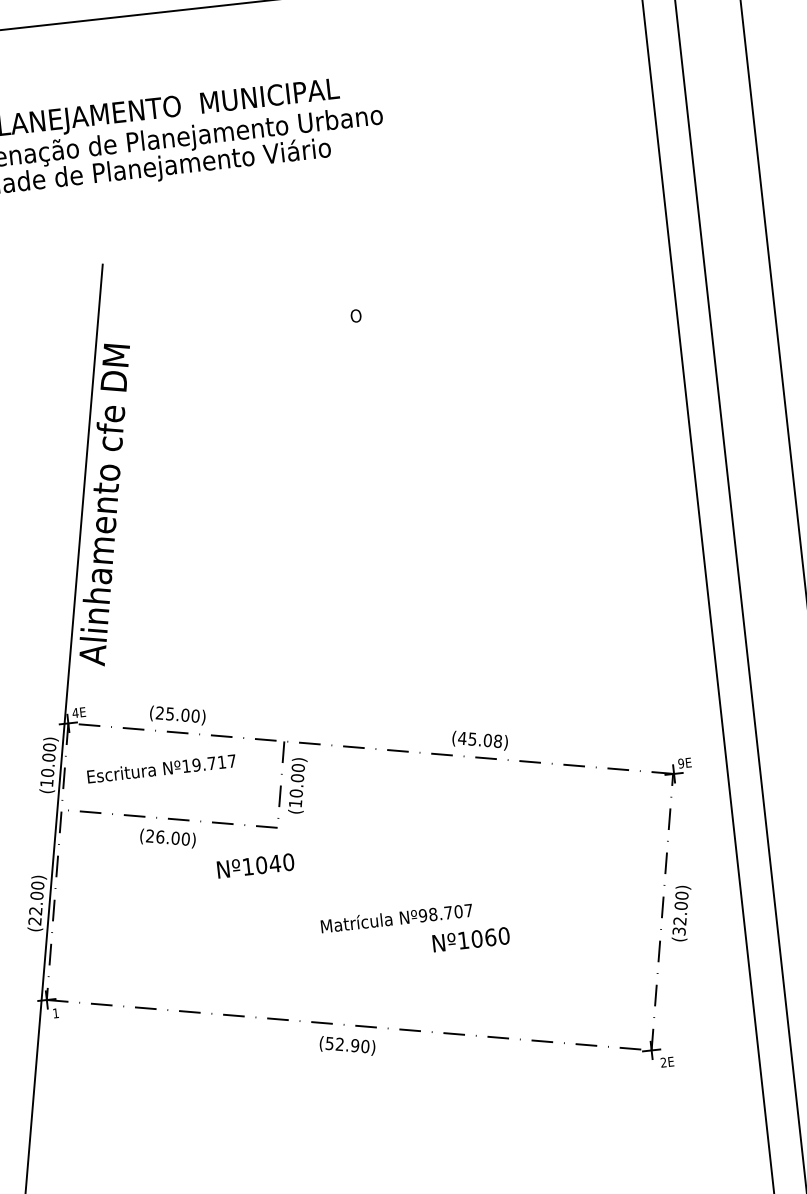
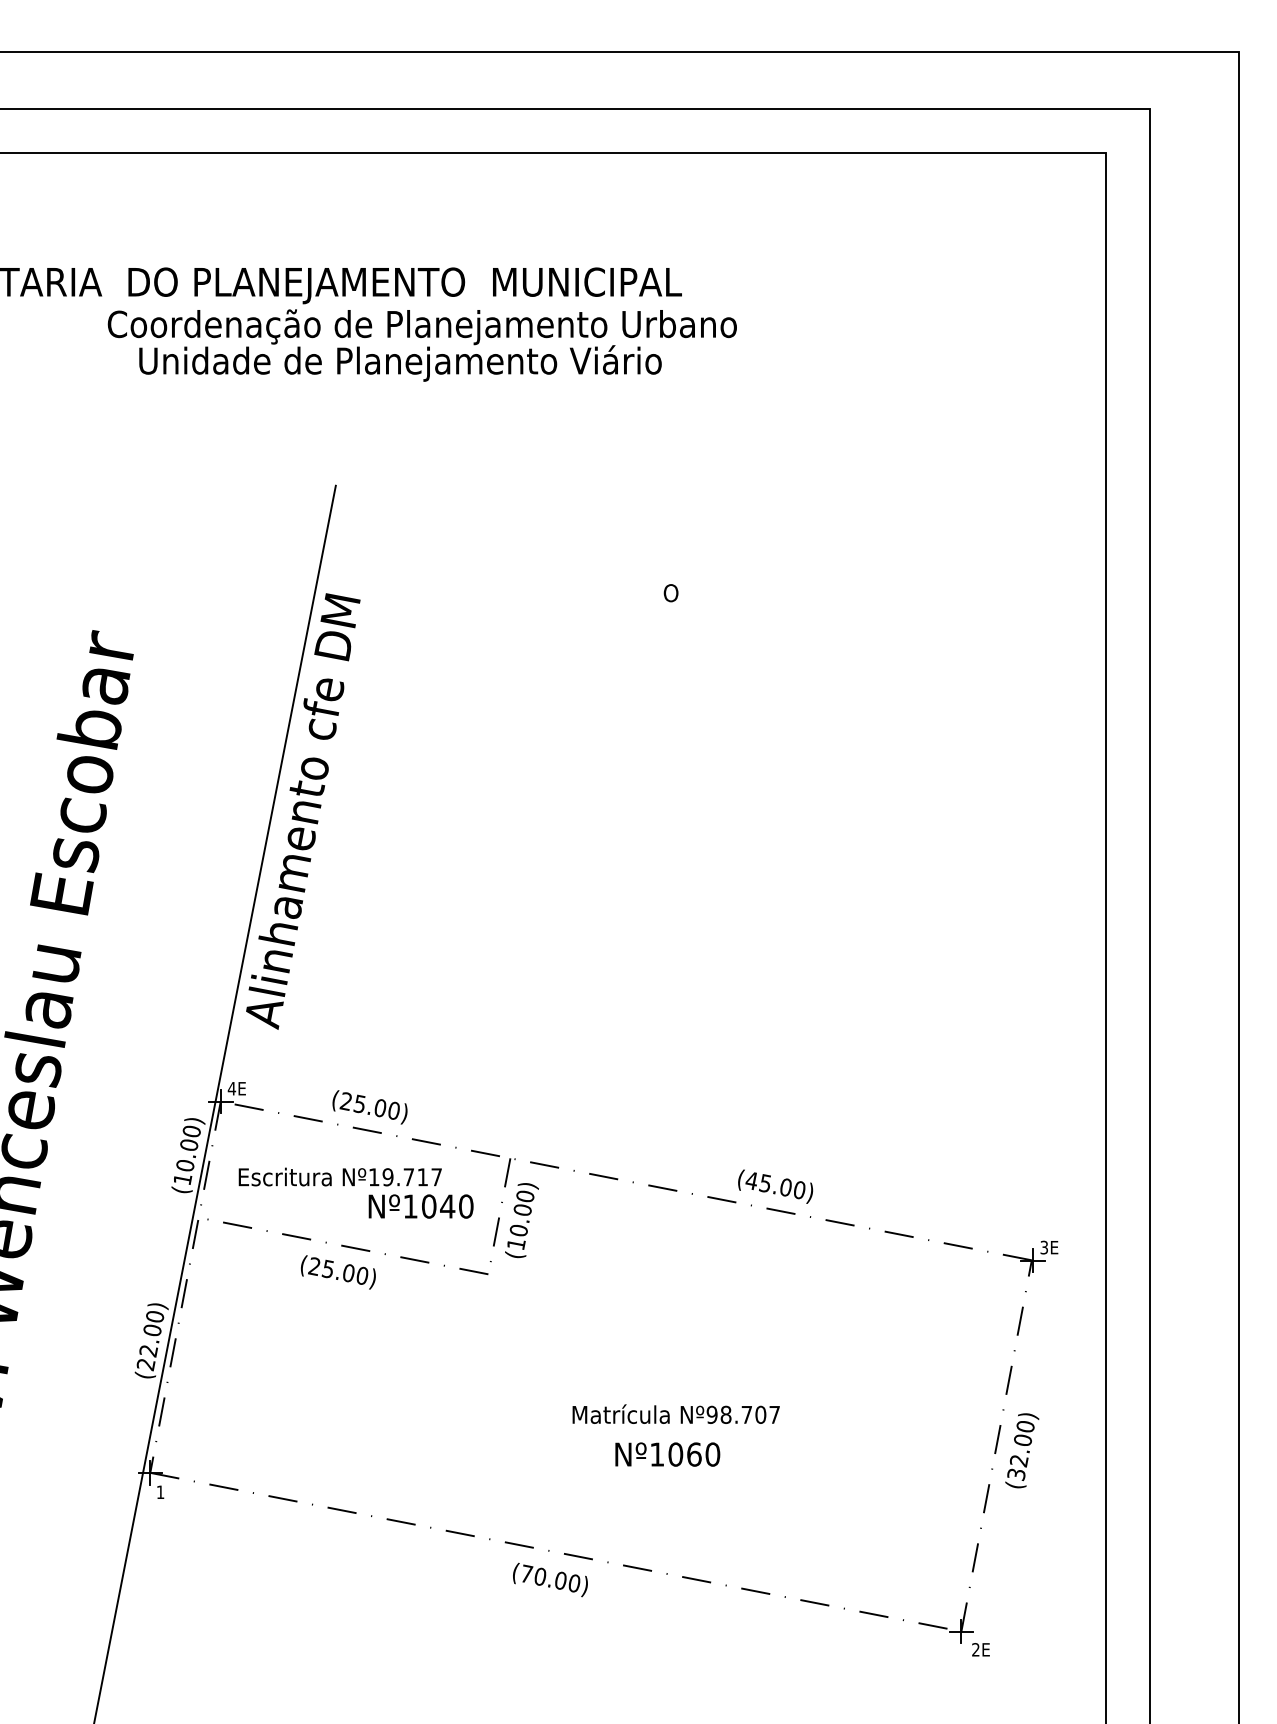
text: (497, 741) -> (799, 1190), (45.08) -> (45.00)
text: (681, 763) -> (1044, 1247), 9E -> 3E
text: (159, 836) -> (327, 1268), (26.00) -> (25.00)
text: (255, 865) -> (420, 1206), moved
text: (396, 917) -> (675, 1413), moved
text: (471, 939) -> (667, 1454), moved
text: (342, 1043) -> (543, 1576), (52.90) -> (70.00)

